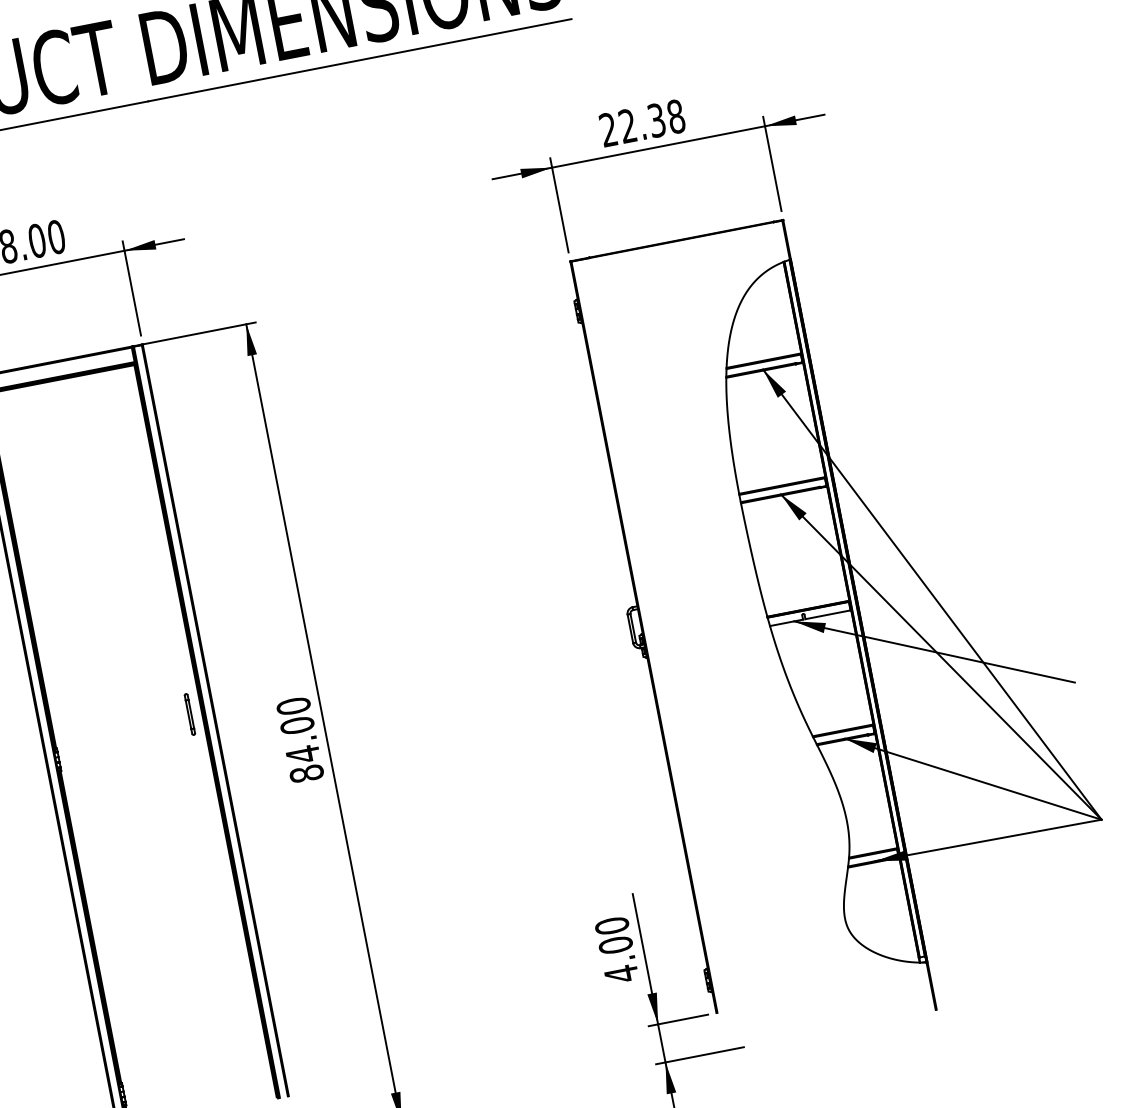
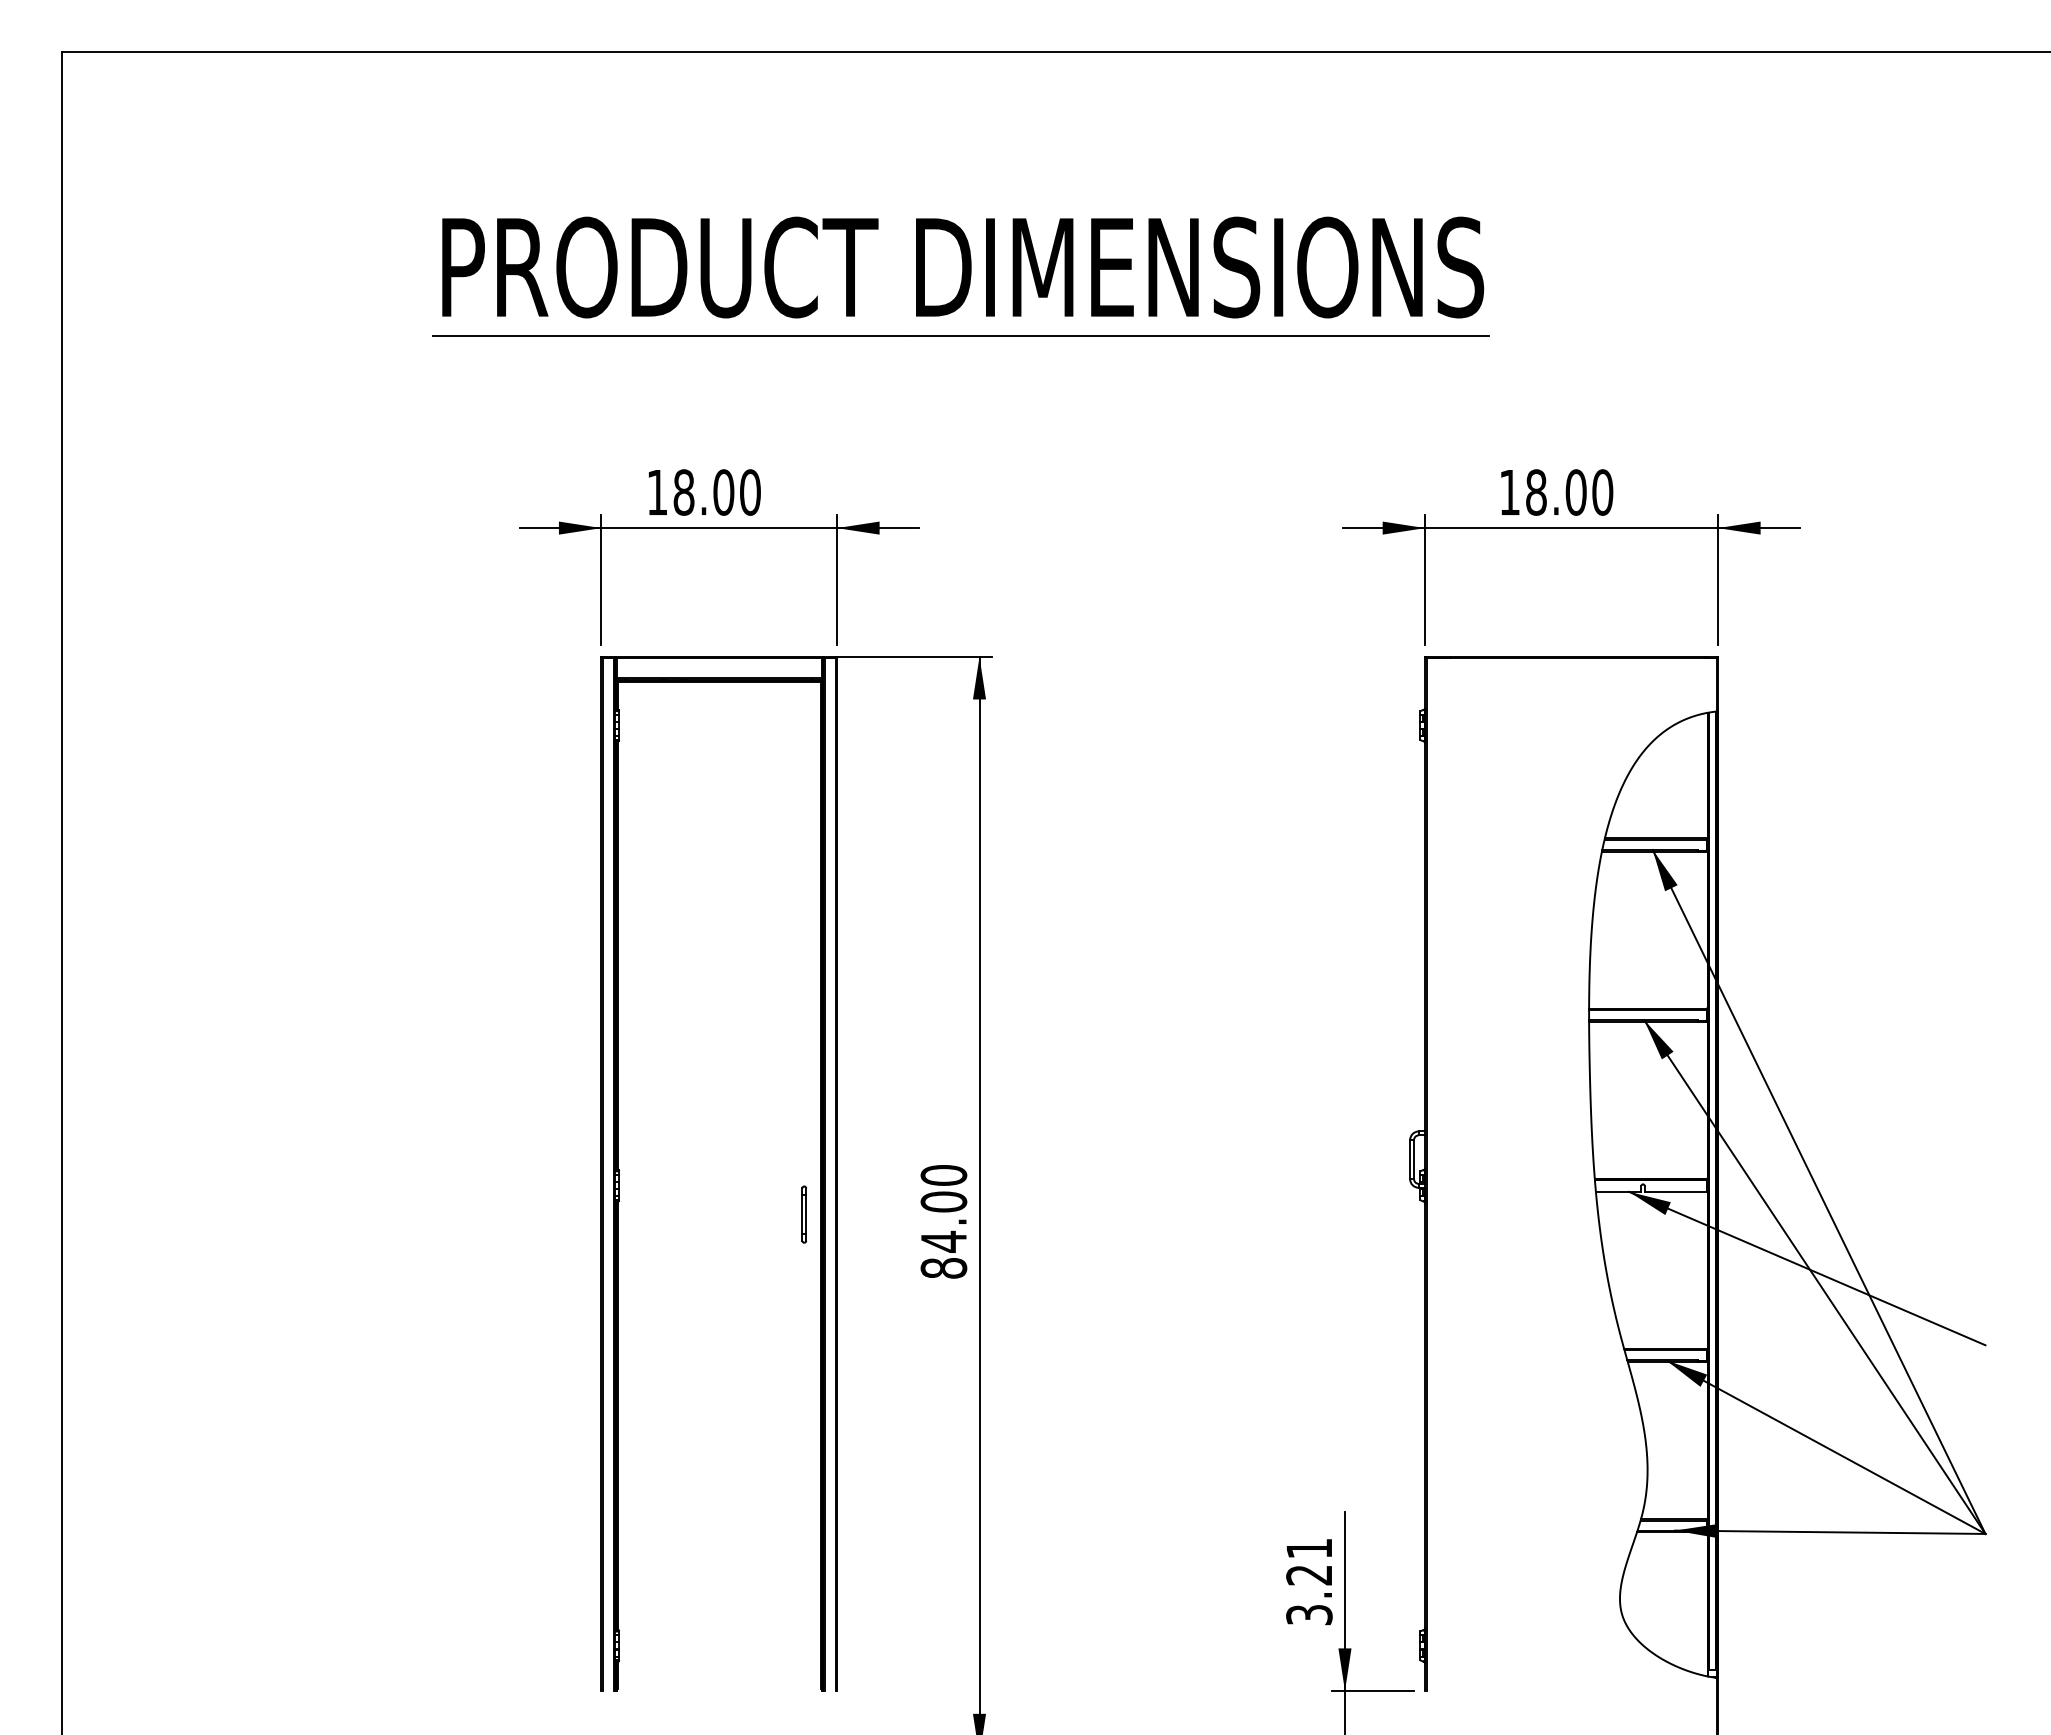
text: (642, 123) -> (1556, 492), 22.38 -> 18.00
part: (190, 714) -> (804, 1214), moved
text: (616, 950) -> (1309, 1582), 4.00 -> 3.21

